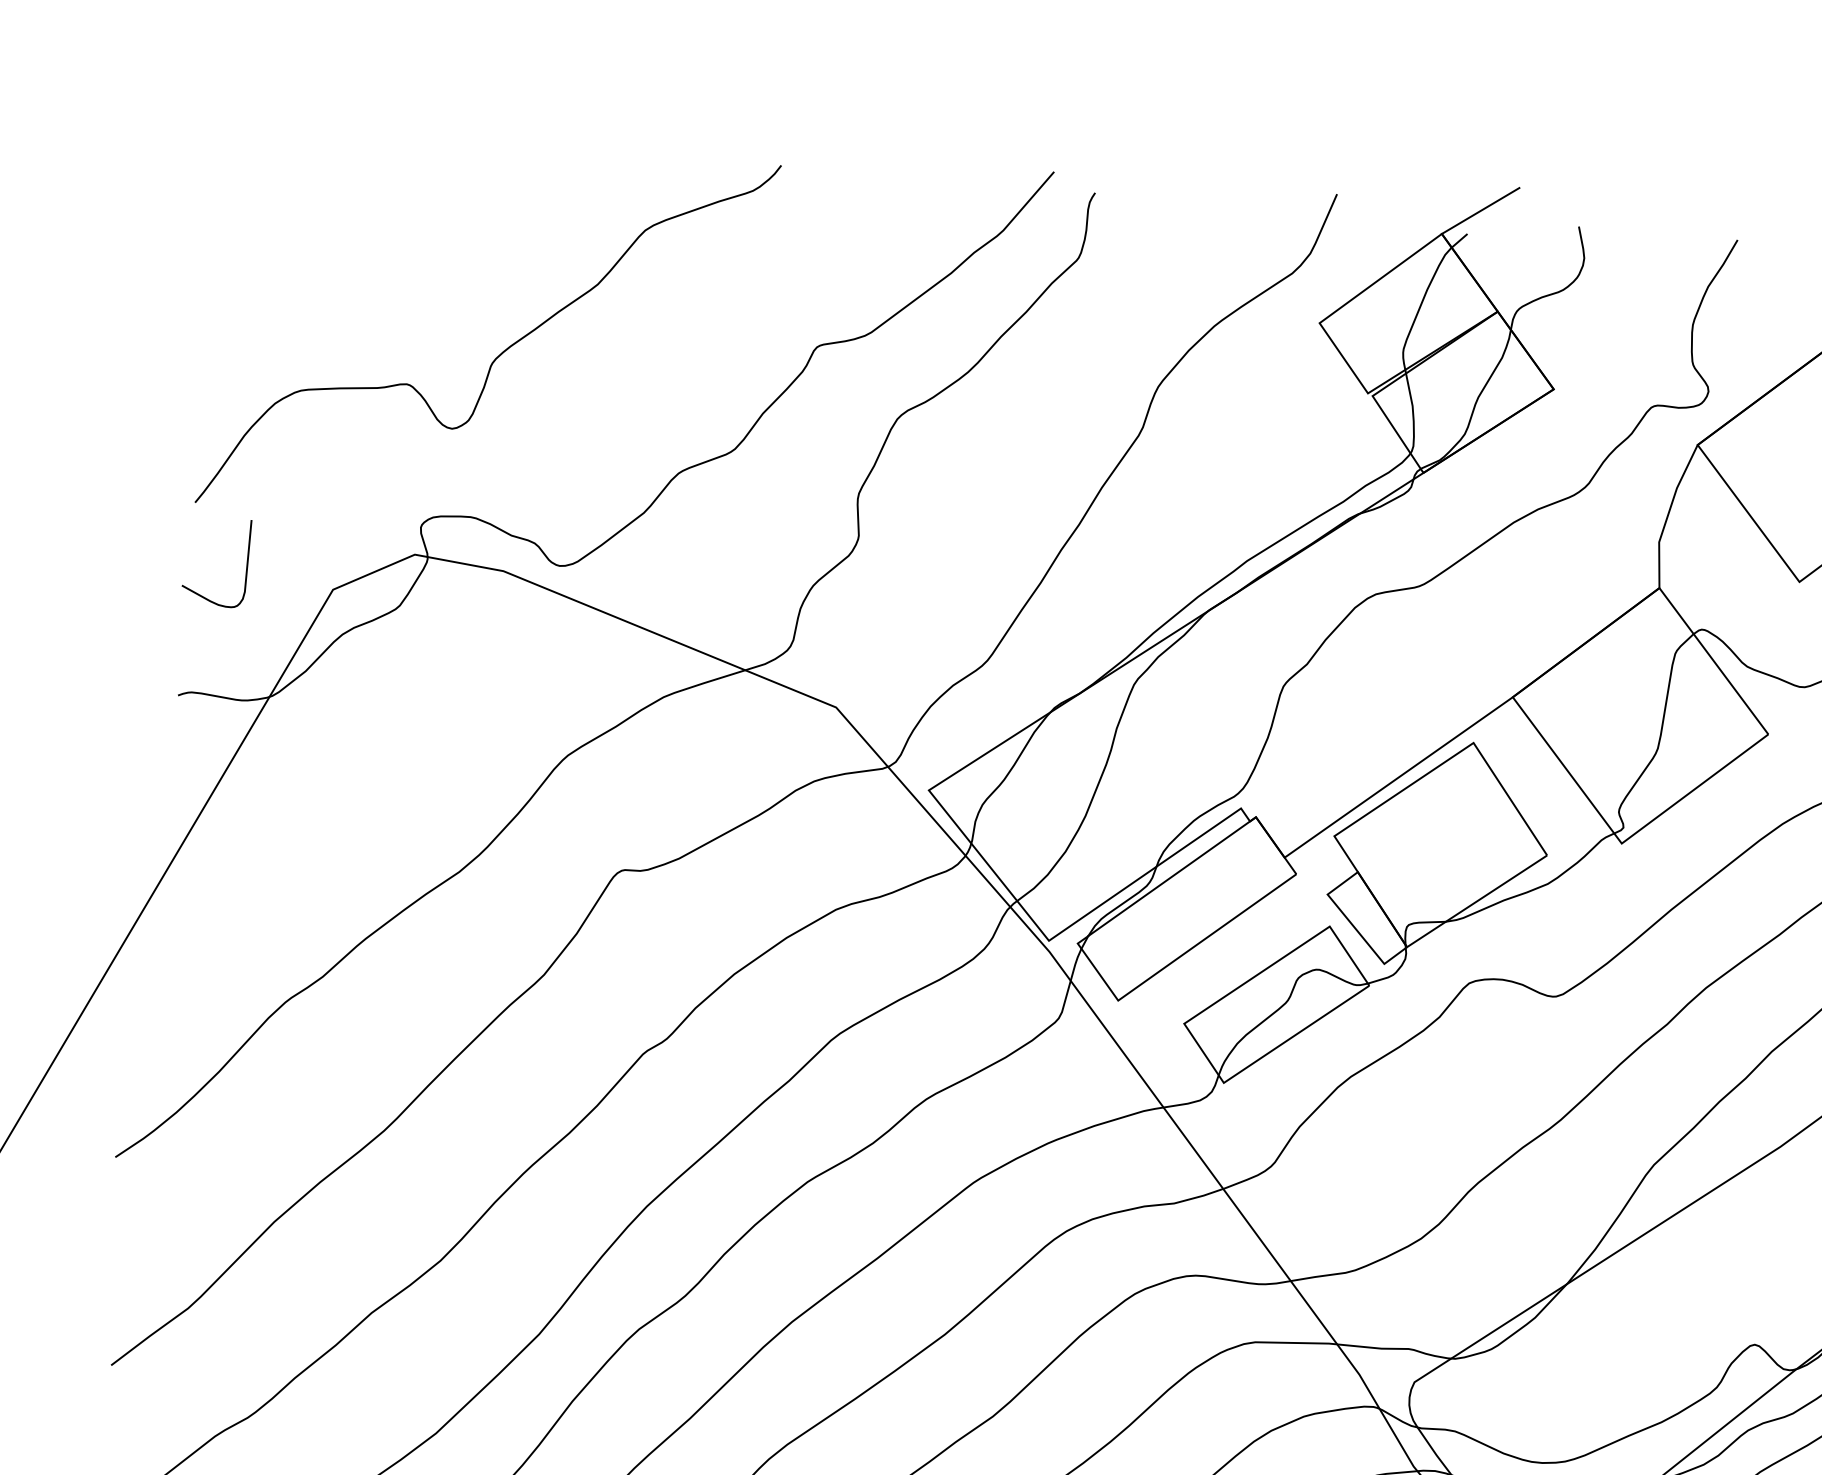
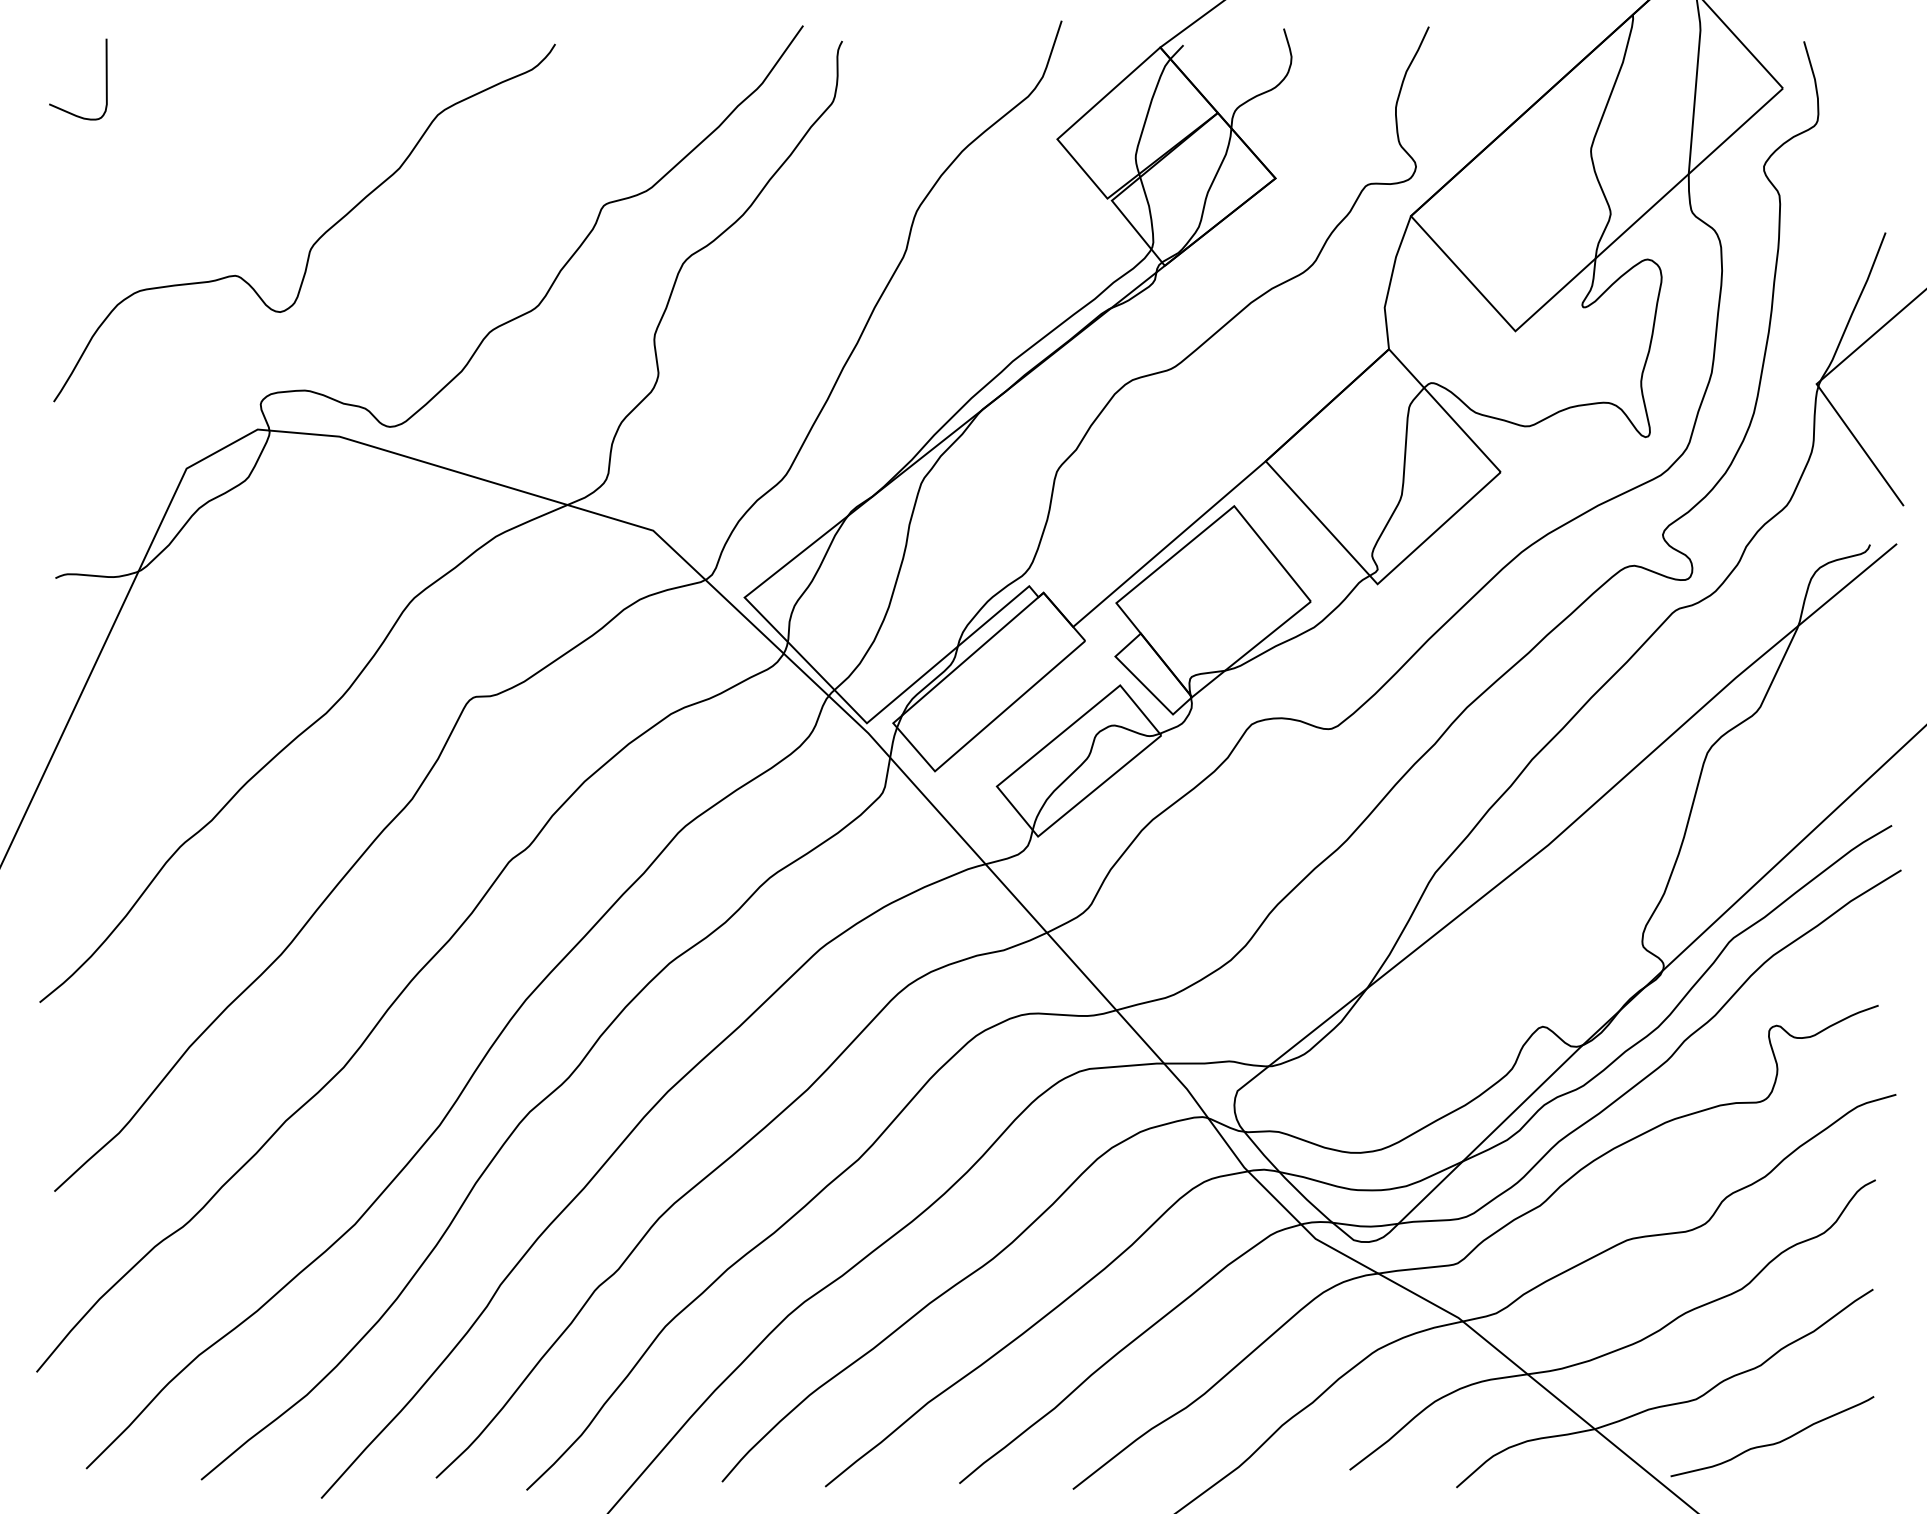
curve: (246, 564) -> (105, 79), moved

